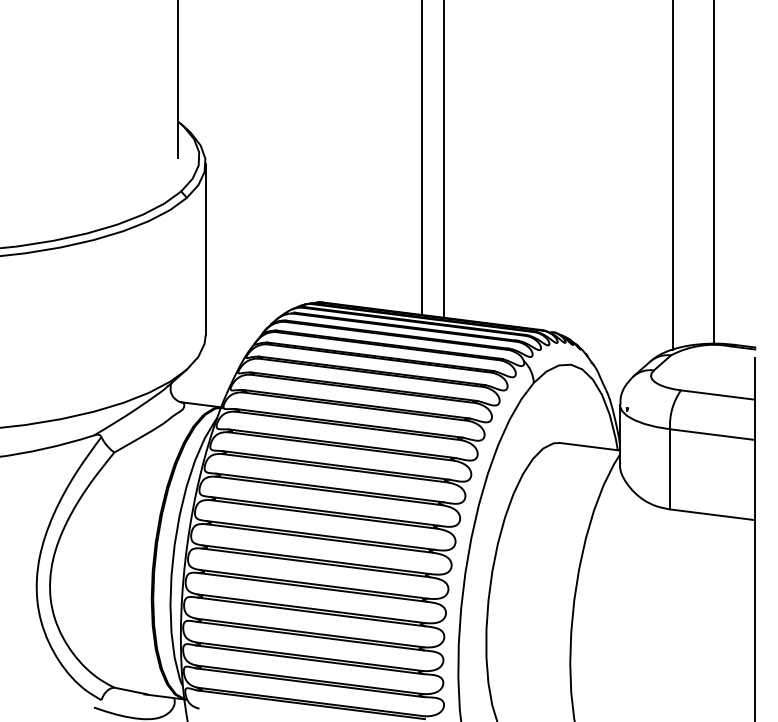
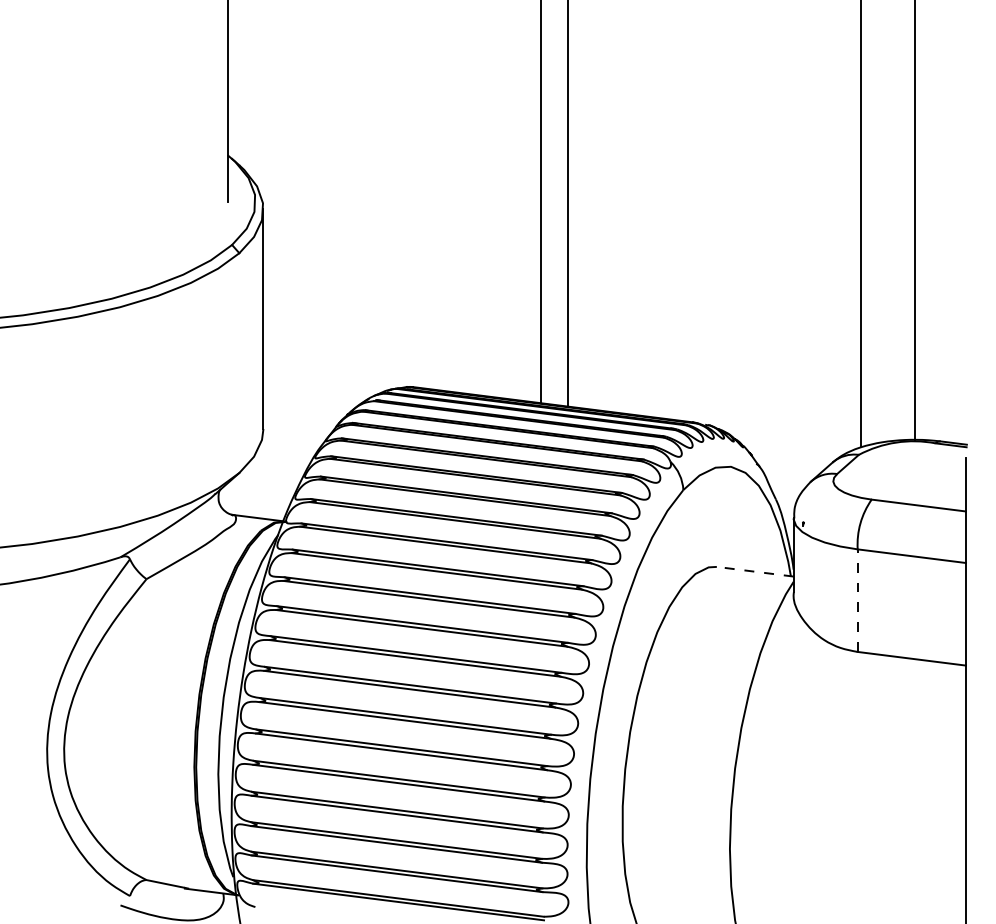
line: (590, 446) -> (755, 571), solid -> dashed
line: (669, 469) -> (857, 600), solid -> dashed

